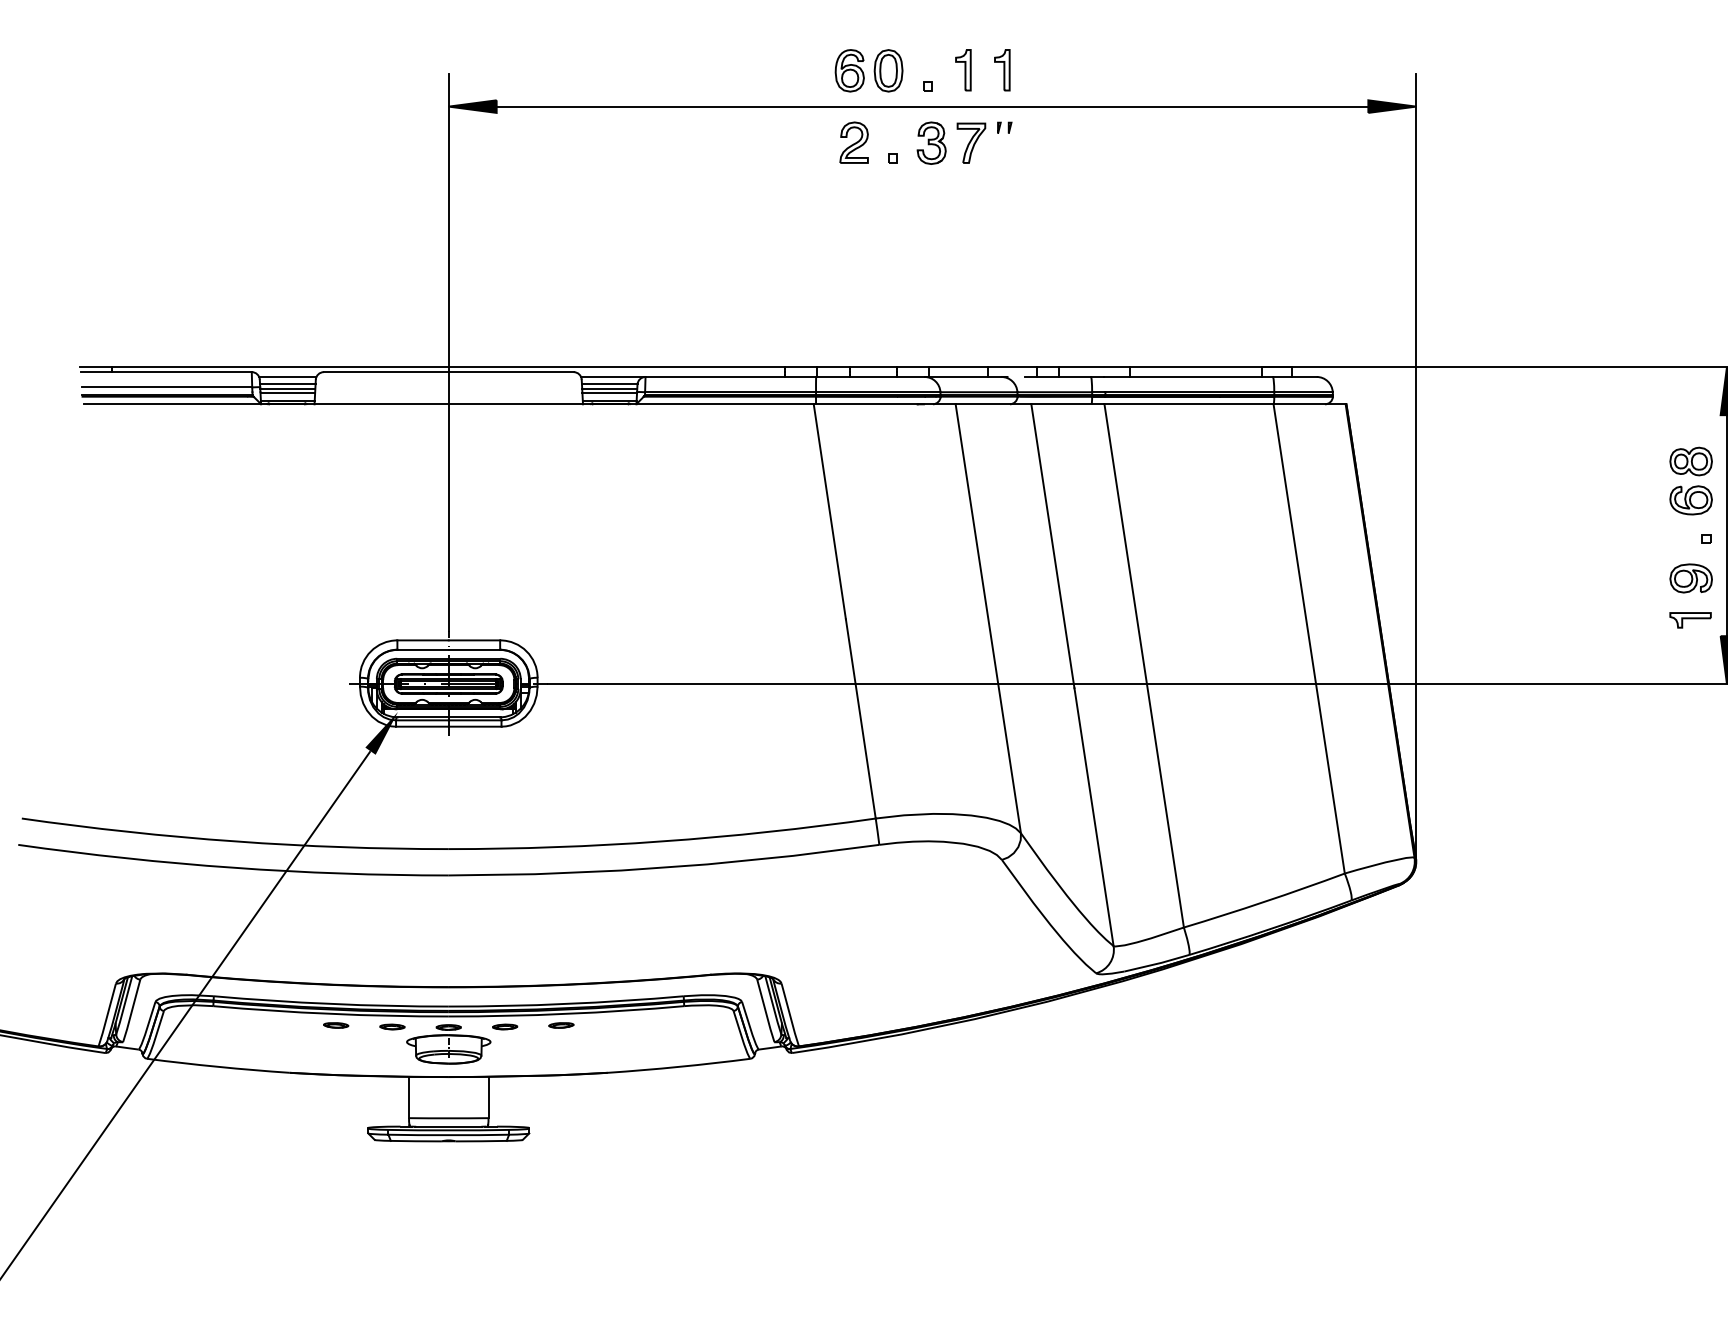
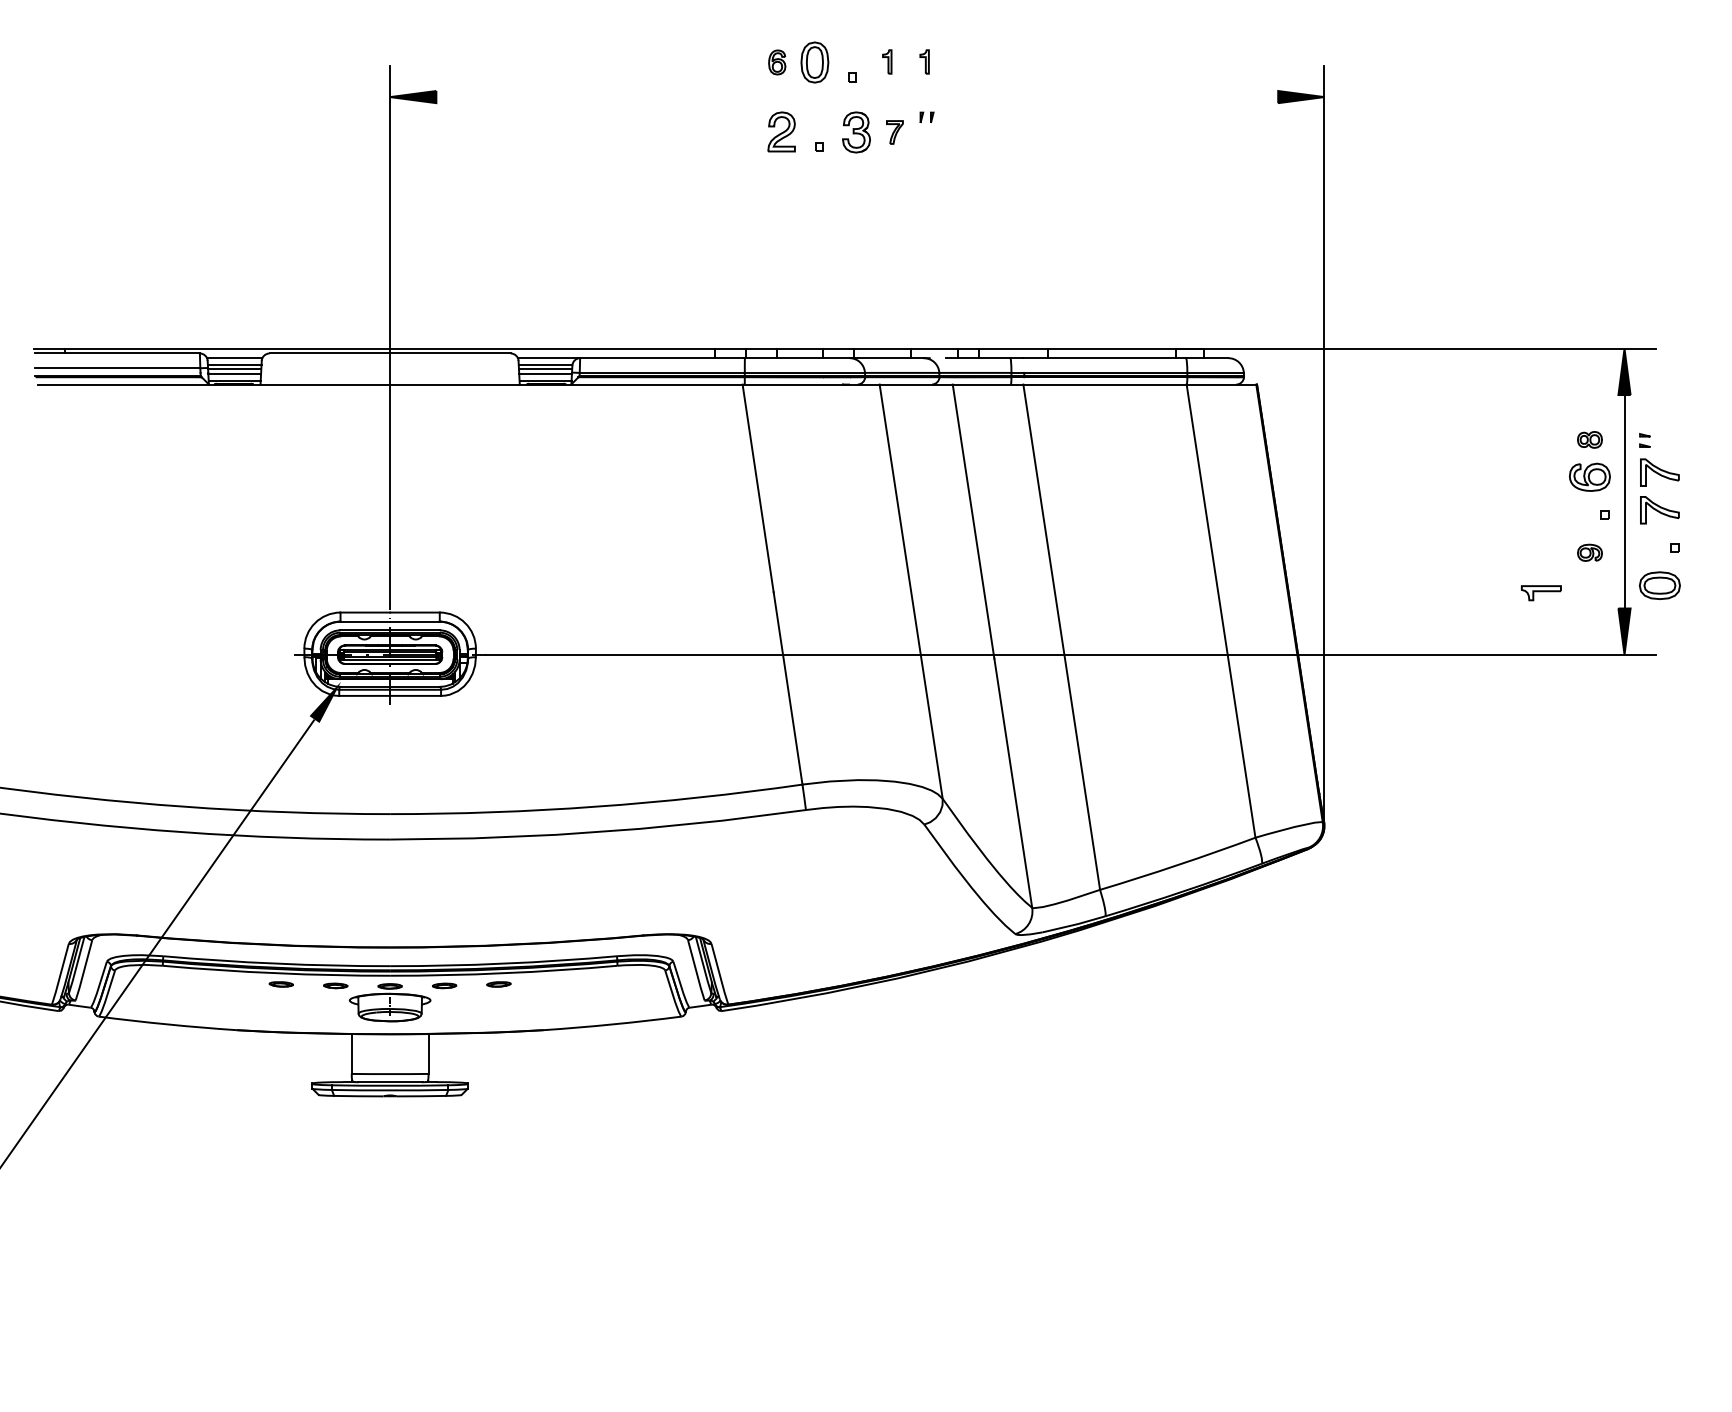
part: (963, 69) -> (887, 61), size x0.6
part: (1002, 69) -> (924, 61), size x0.6
part: (848, 70) -> (776, 62), size x0.6
line: (932, 107) -> (857, 97), removed
part: (971, 143) -> (894, 132), size x0.6
part: (1690, 461) -> (1589, 439), size x0.6
part: (1690, 578) -> (1589, 552), size x0.6
part: (1690, 620) -> (1541, 593), moved

